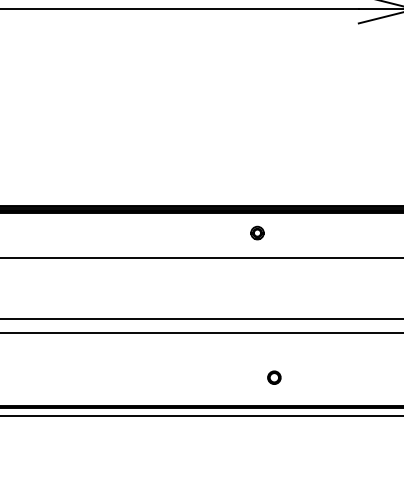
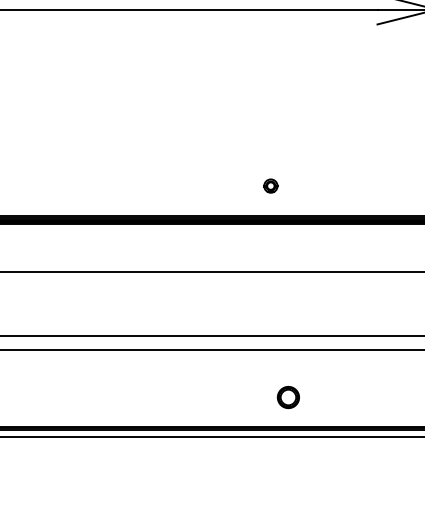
part: (257, 232) -> (270, 185), moved
part: (274, 376) -> (288, 396), size x1.6

